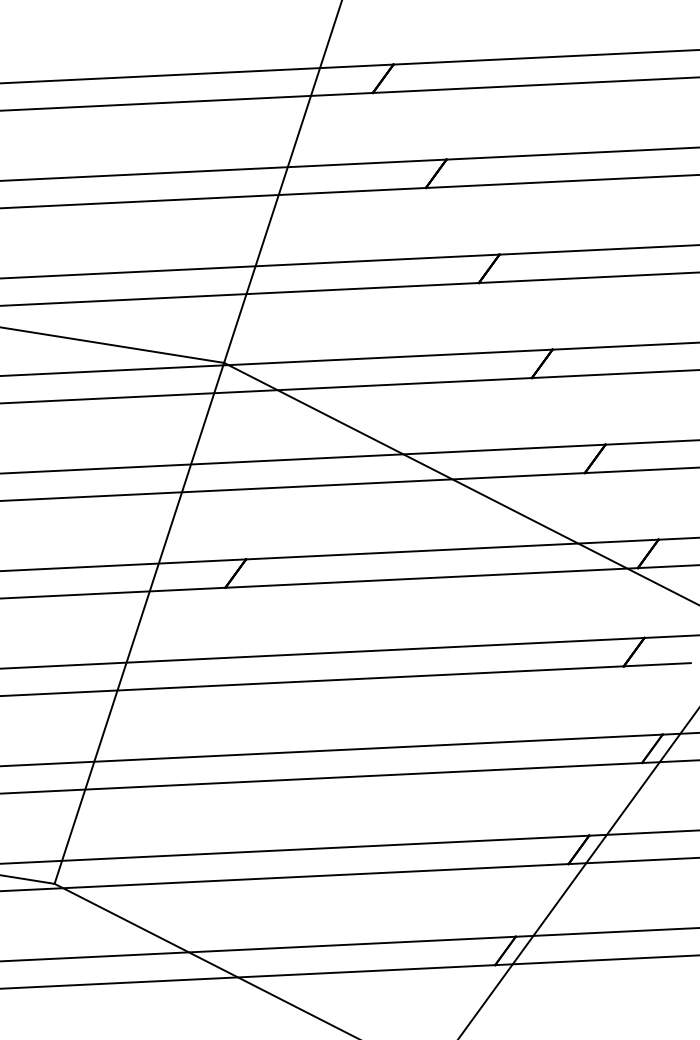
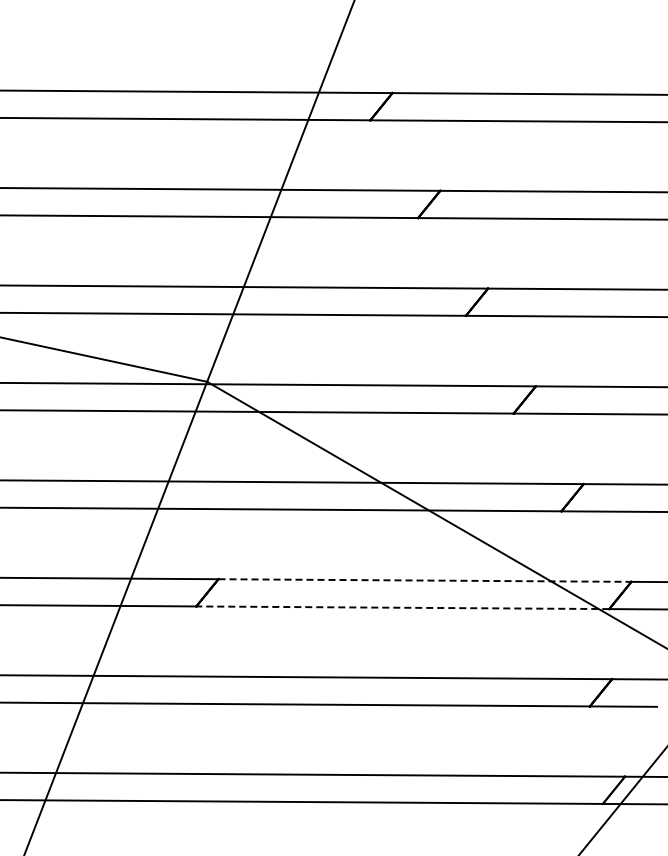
line: (452, 549) -> (425, 580), solid -> dashed
line: (431, 577) -> (402, 607), solid -> dashed

